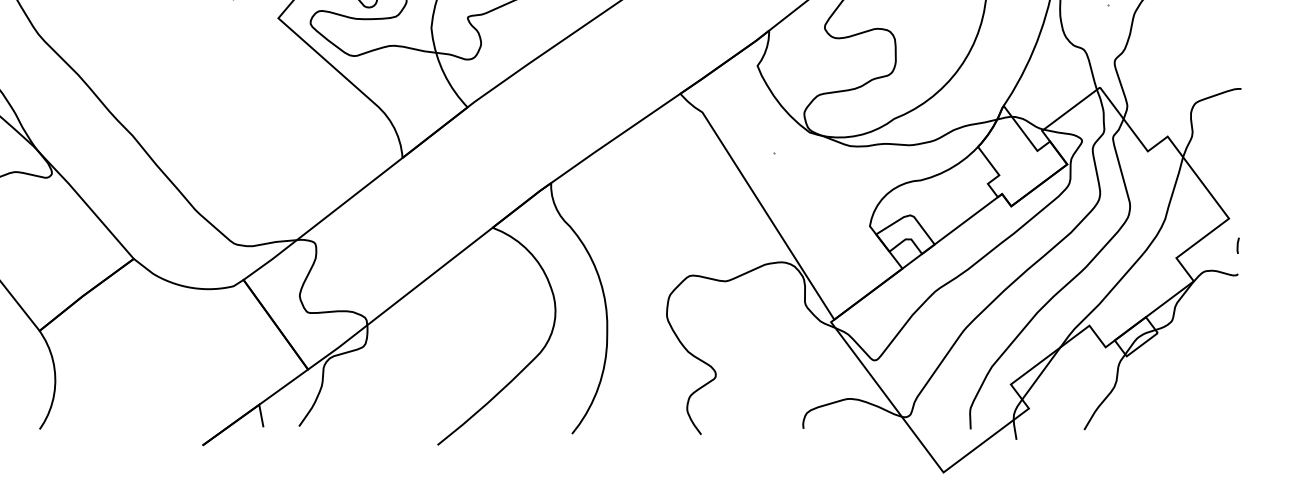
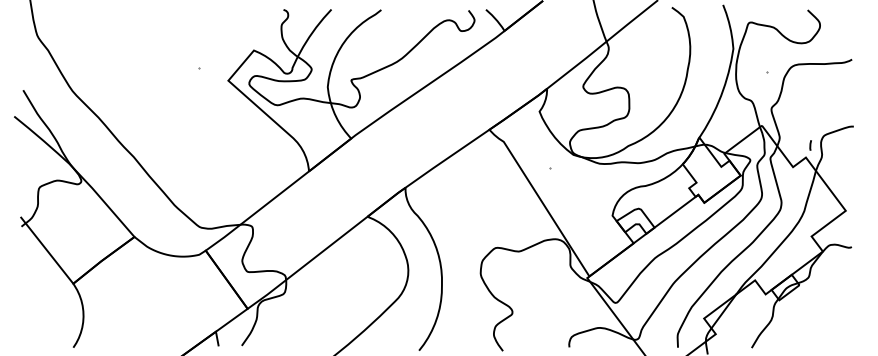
line: (1237, 245) -> (810, 145), moved

